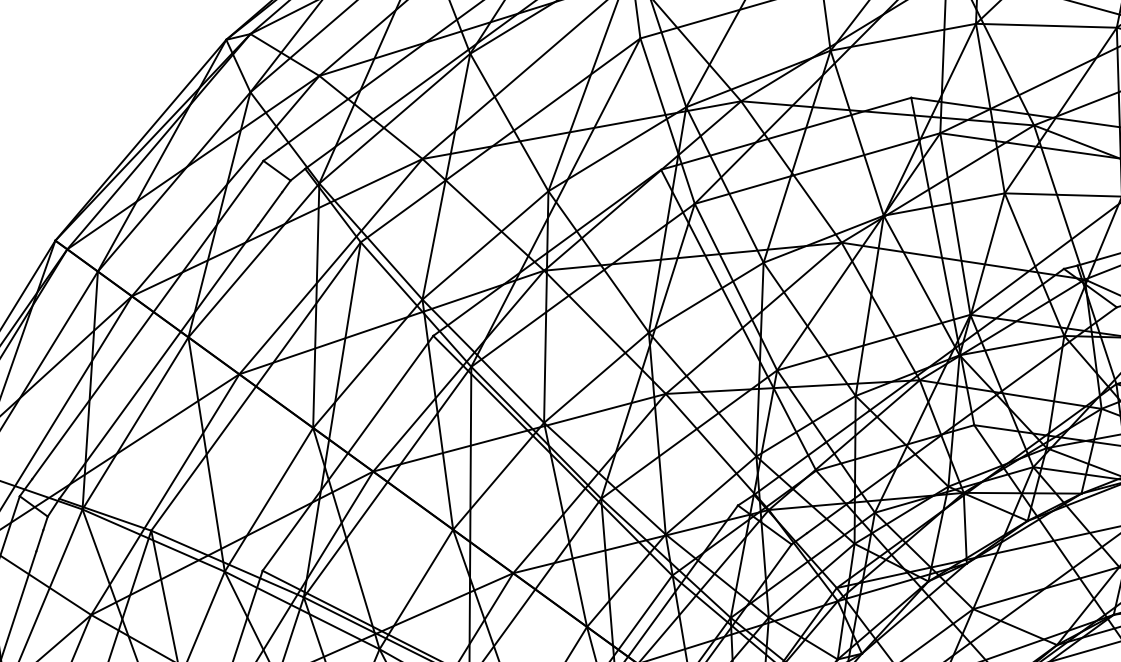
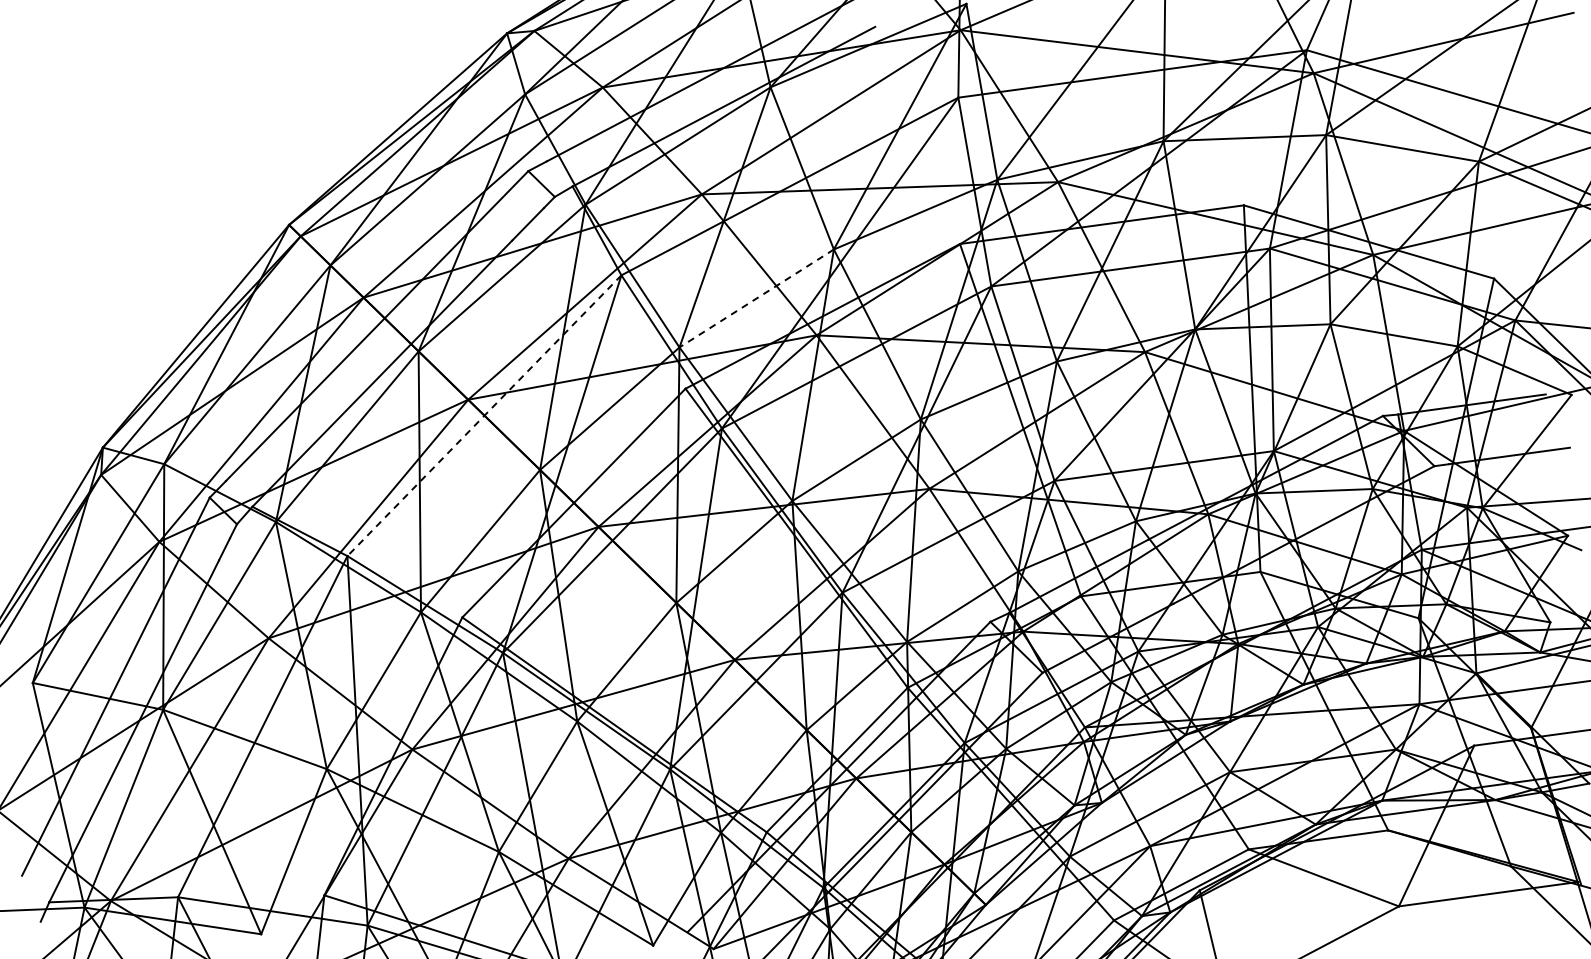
line: (485, 245) -> (756, 298), solid -> dashed
line: (256, 387) -> (484, 416), solid -> dashed

